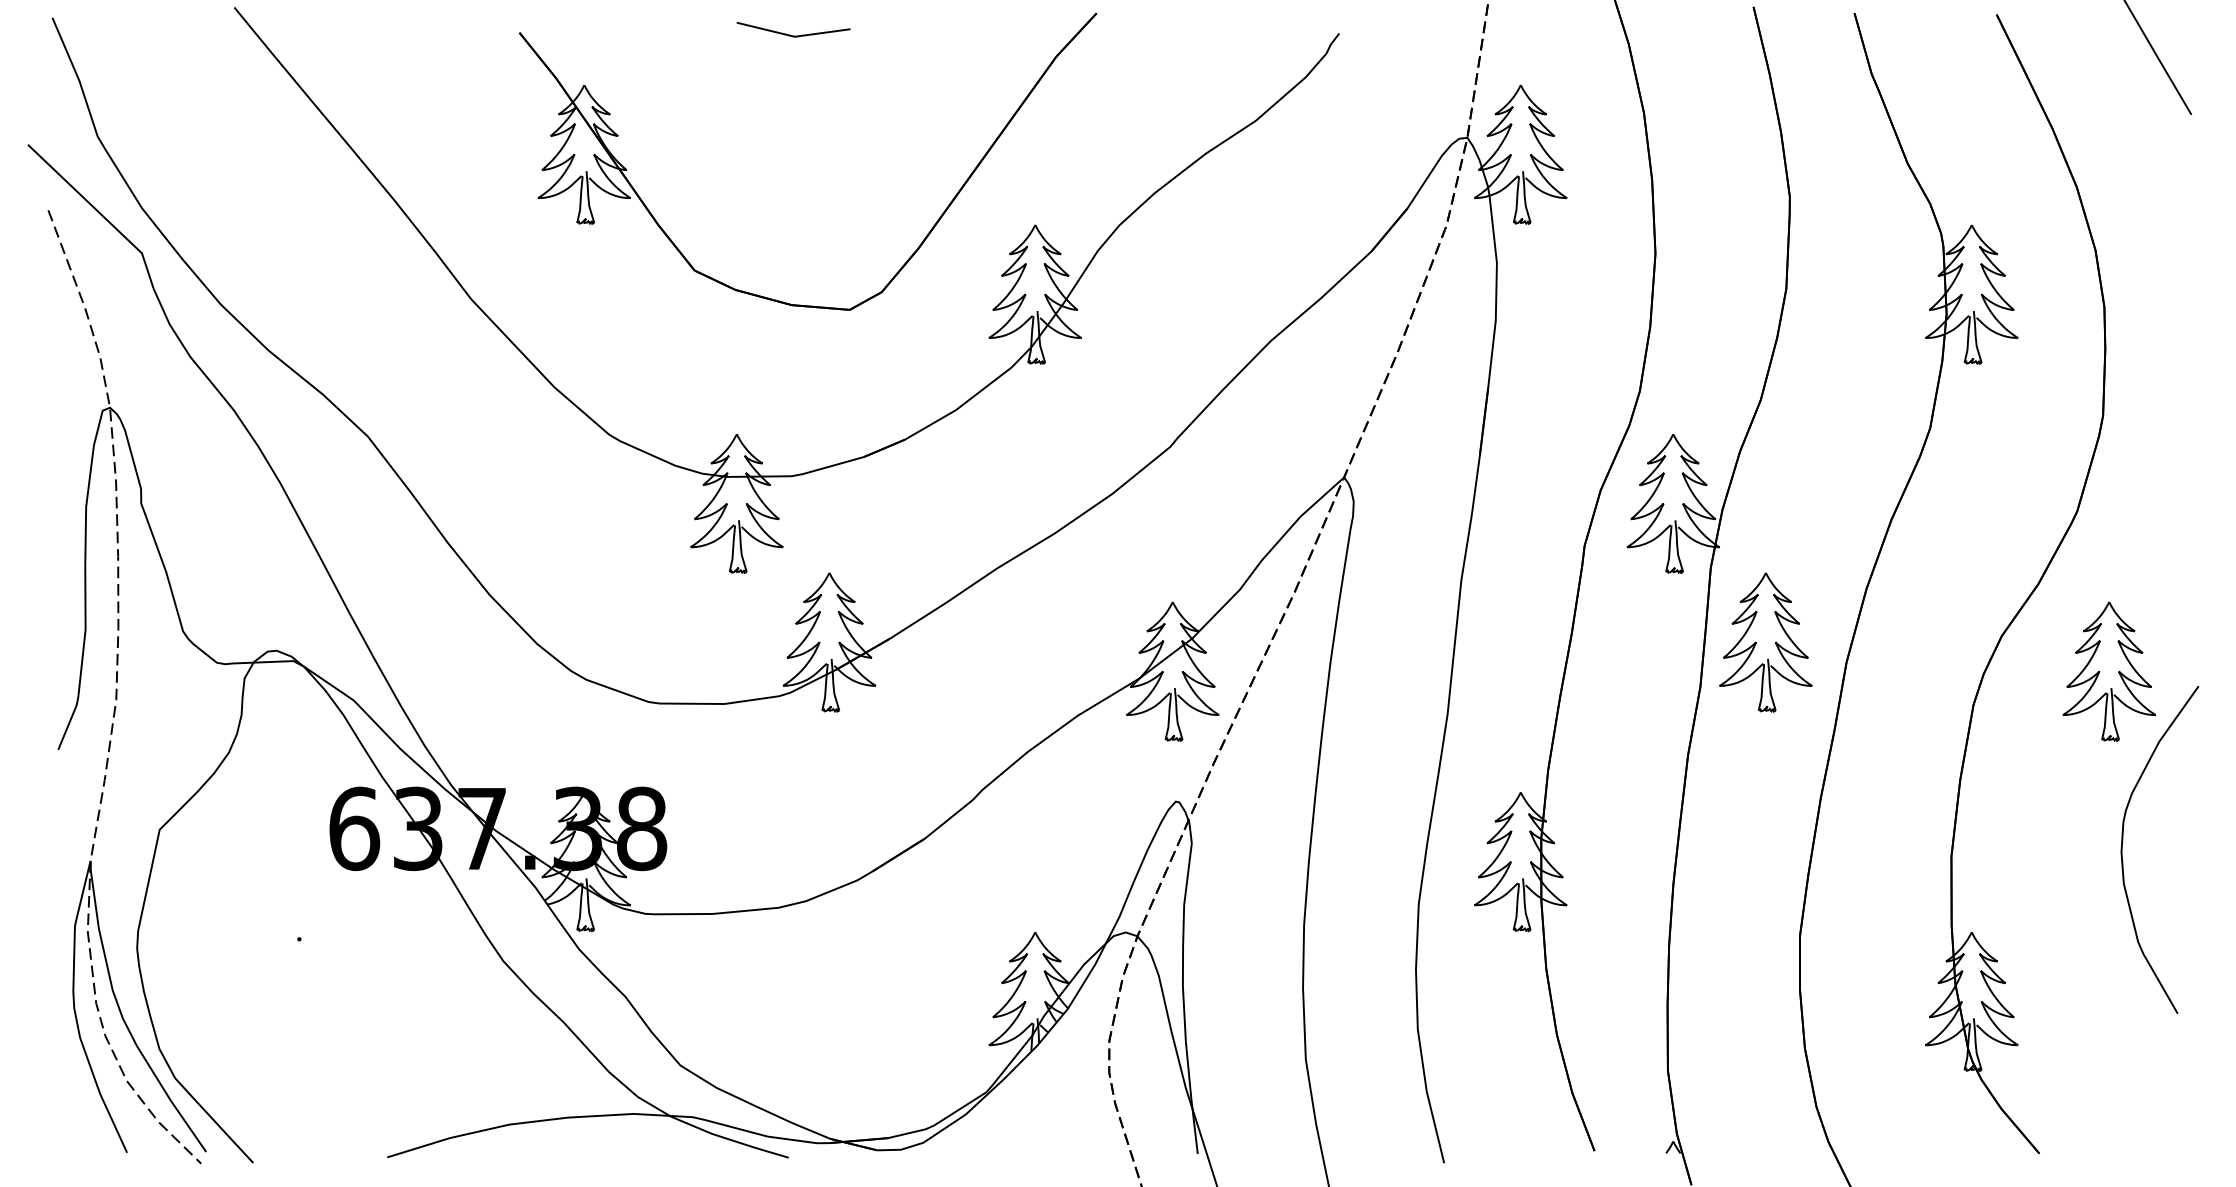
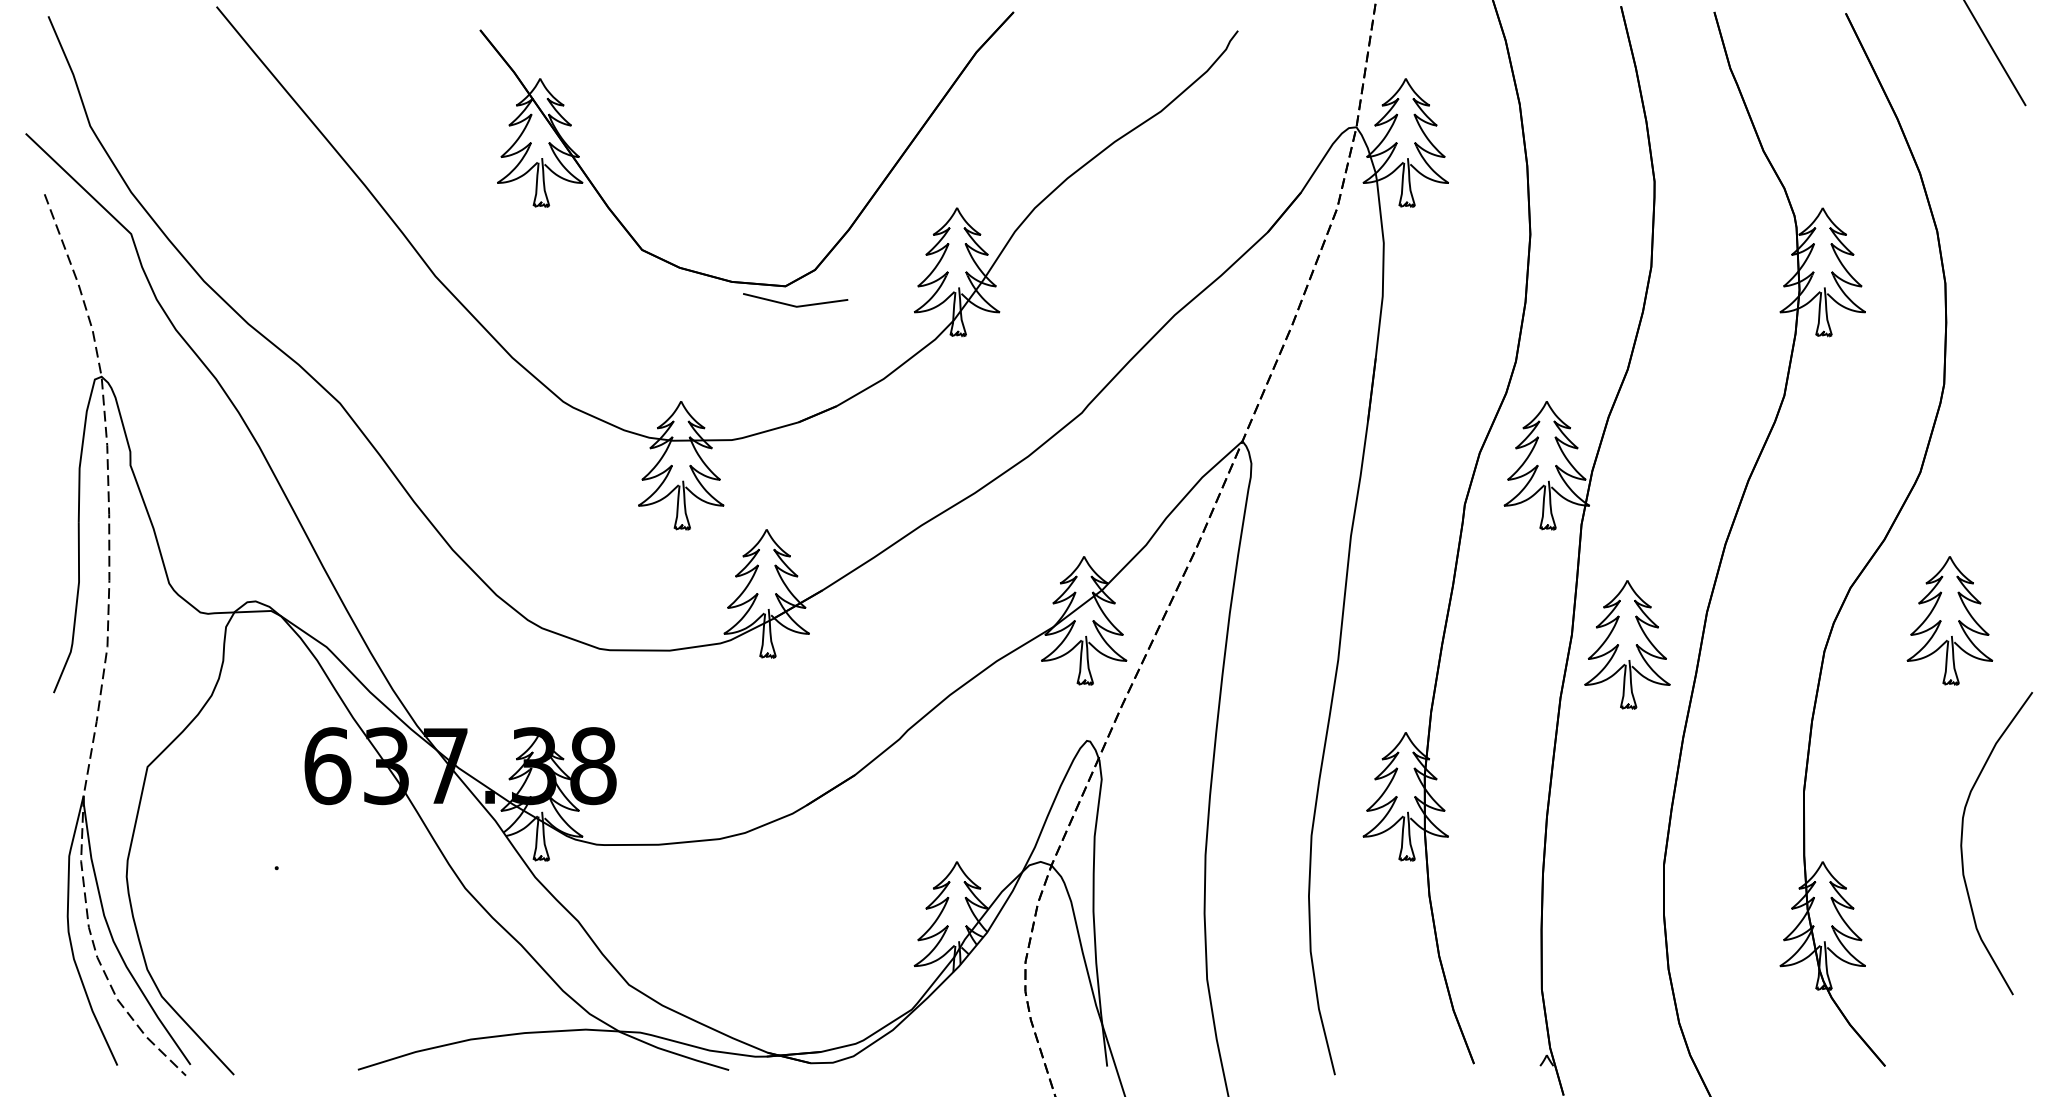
line: (790, 34) -> (792, 304), moved
part: (1765, 642) -> (1627, 644), moved
curve: (2122, 849) -> (1962, 843), moved

